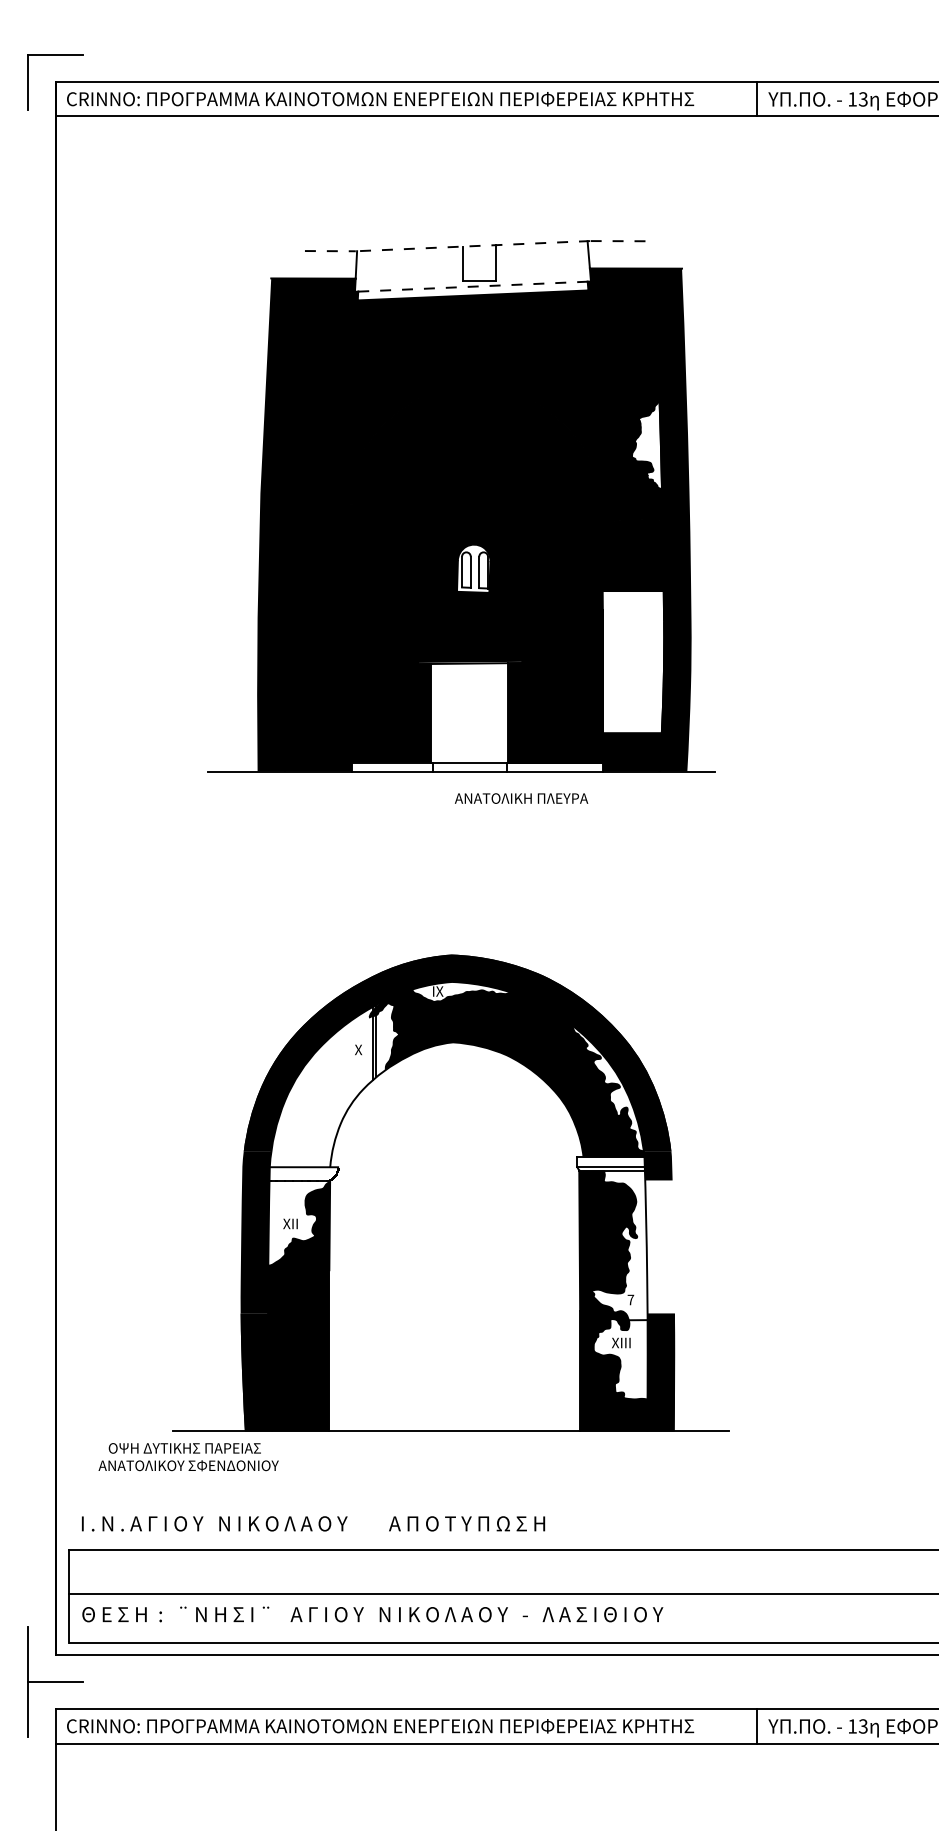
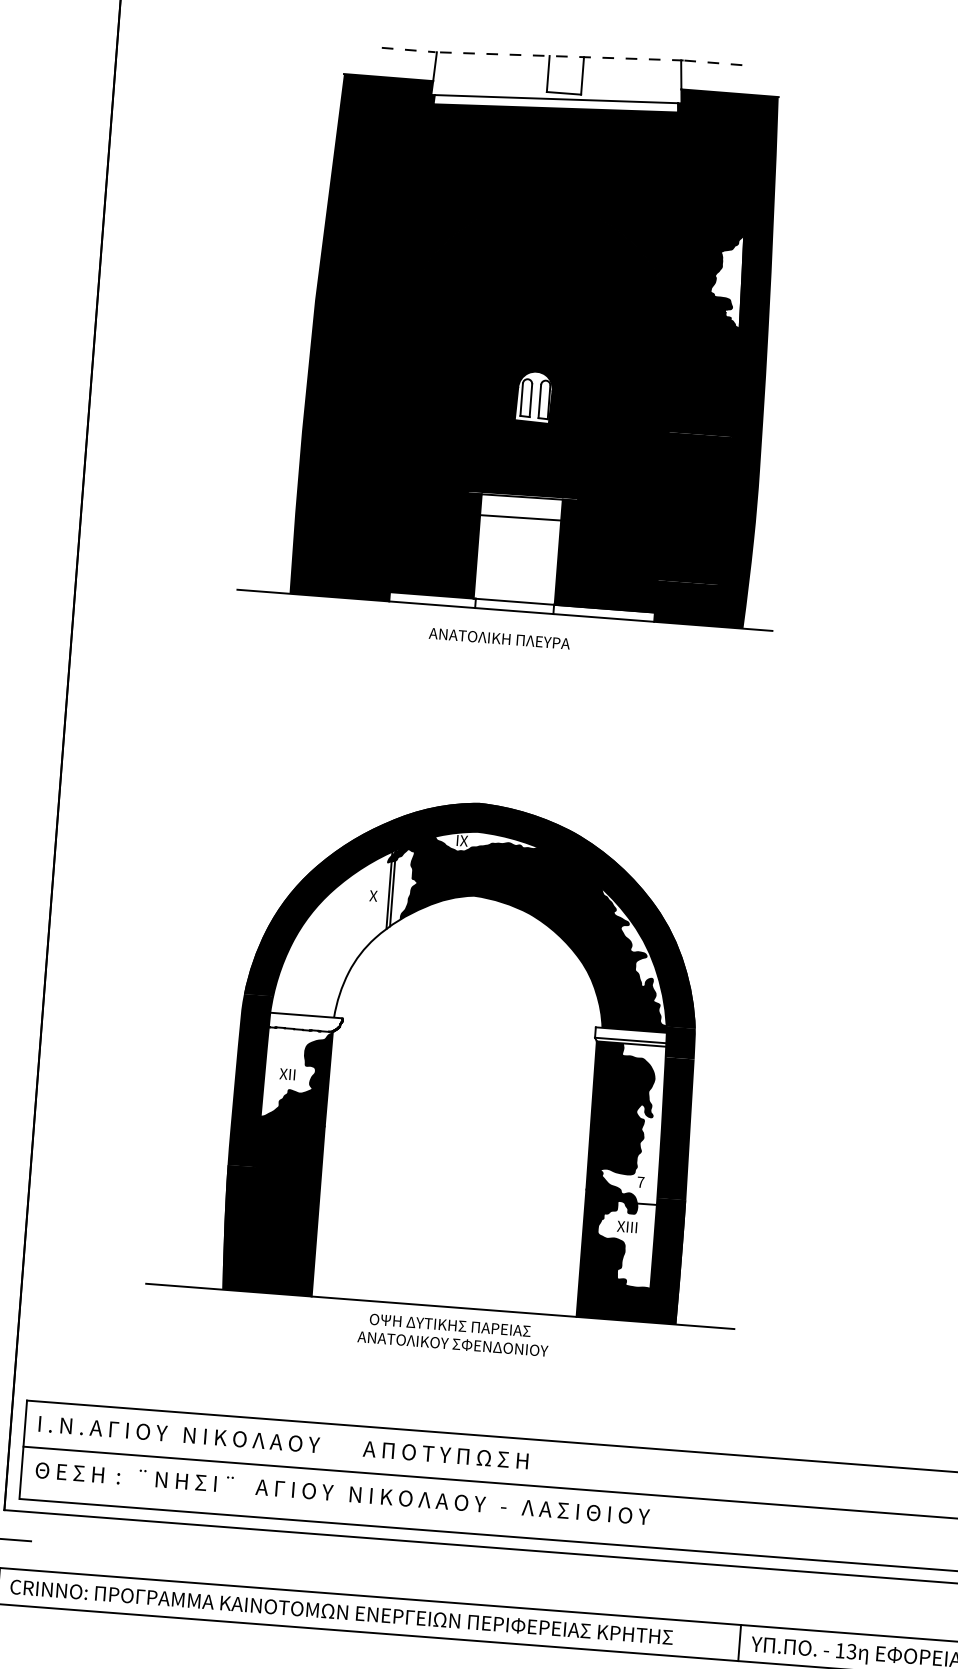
line: (472, 286) -> (555, 98), dashed -> solid
fill: (633, 662) -> (695, 509), added
line: (469, 682) -> (520, 516), added
text: (521, 798) -> (499, 638), moved
fill: (659, 1246) -> (675, 1128), added
text: (188, 1457) -> (453, 1335), moved
text: (313, 1523) -> (283, 1442), moved

